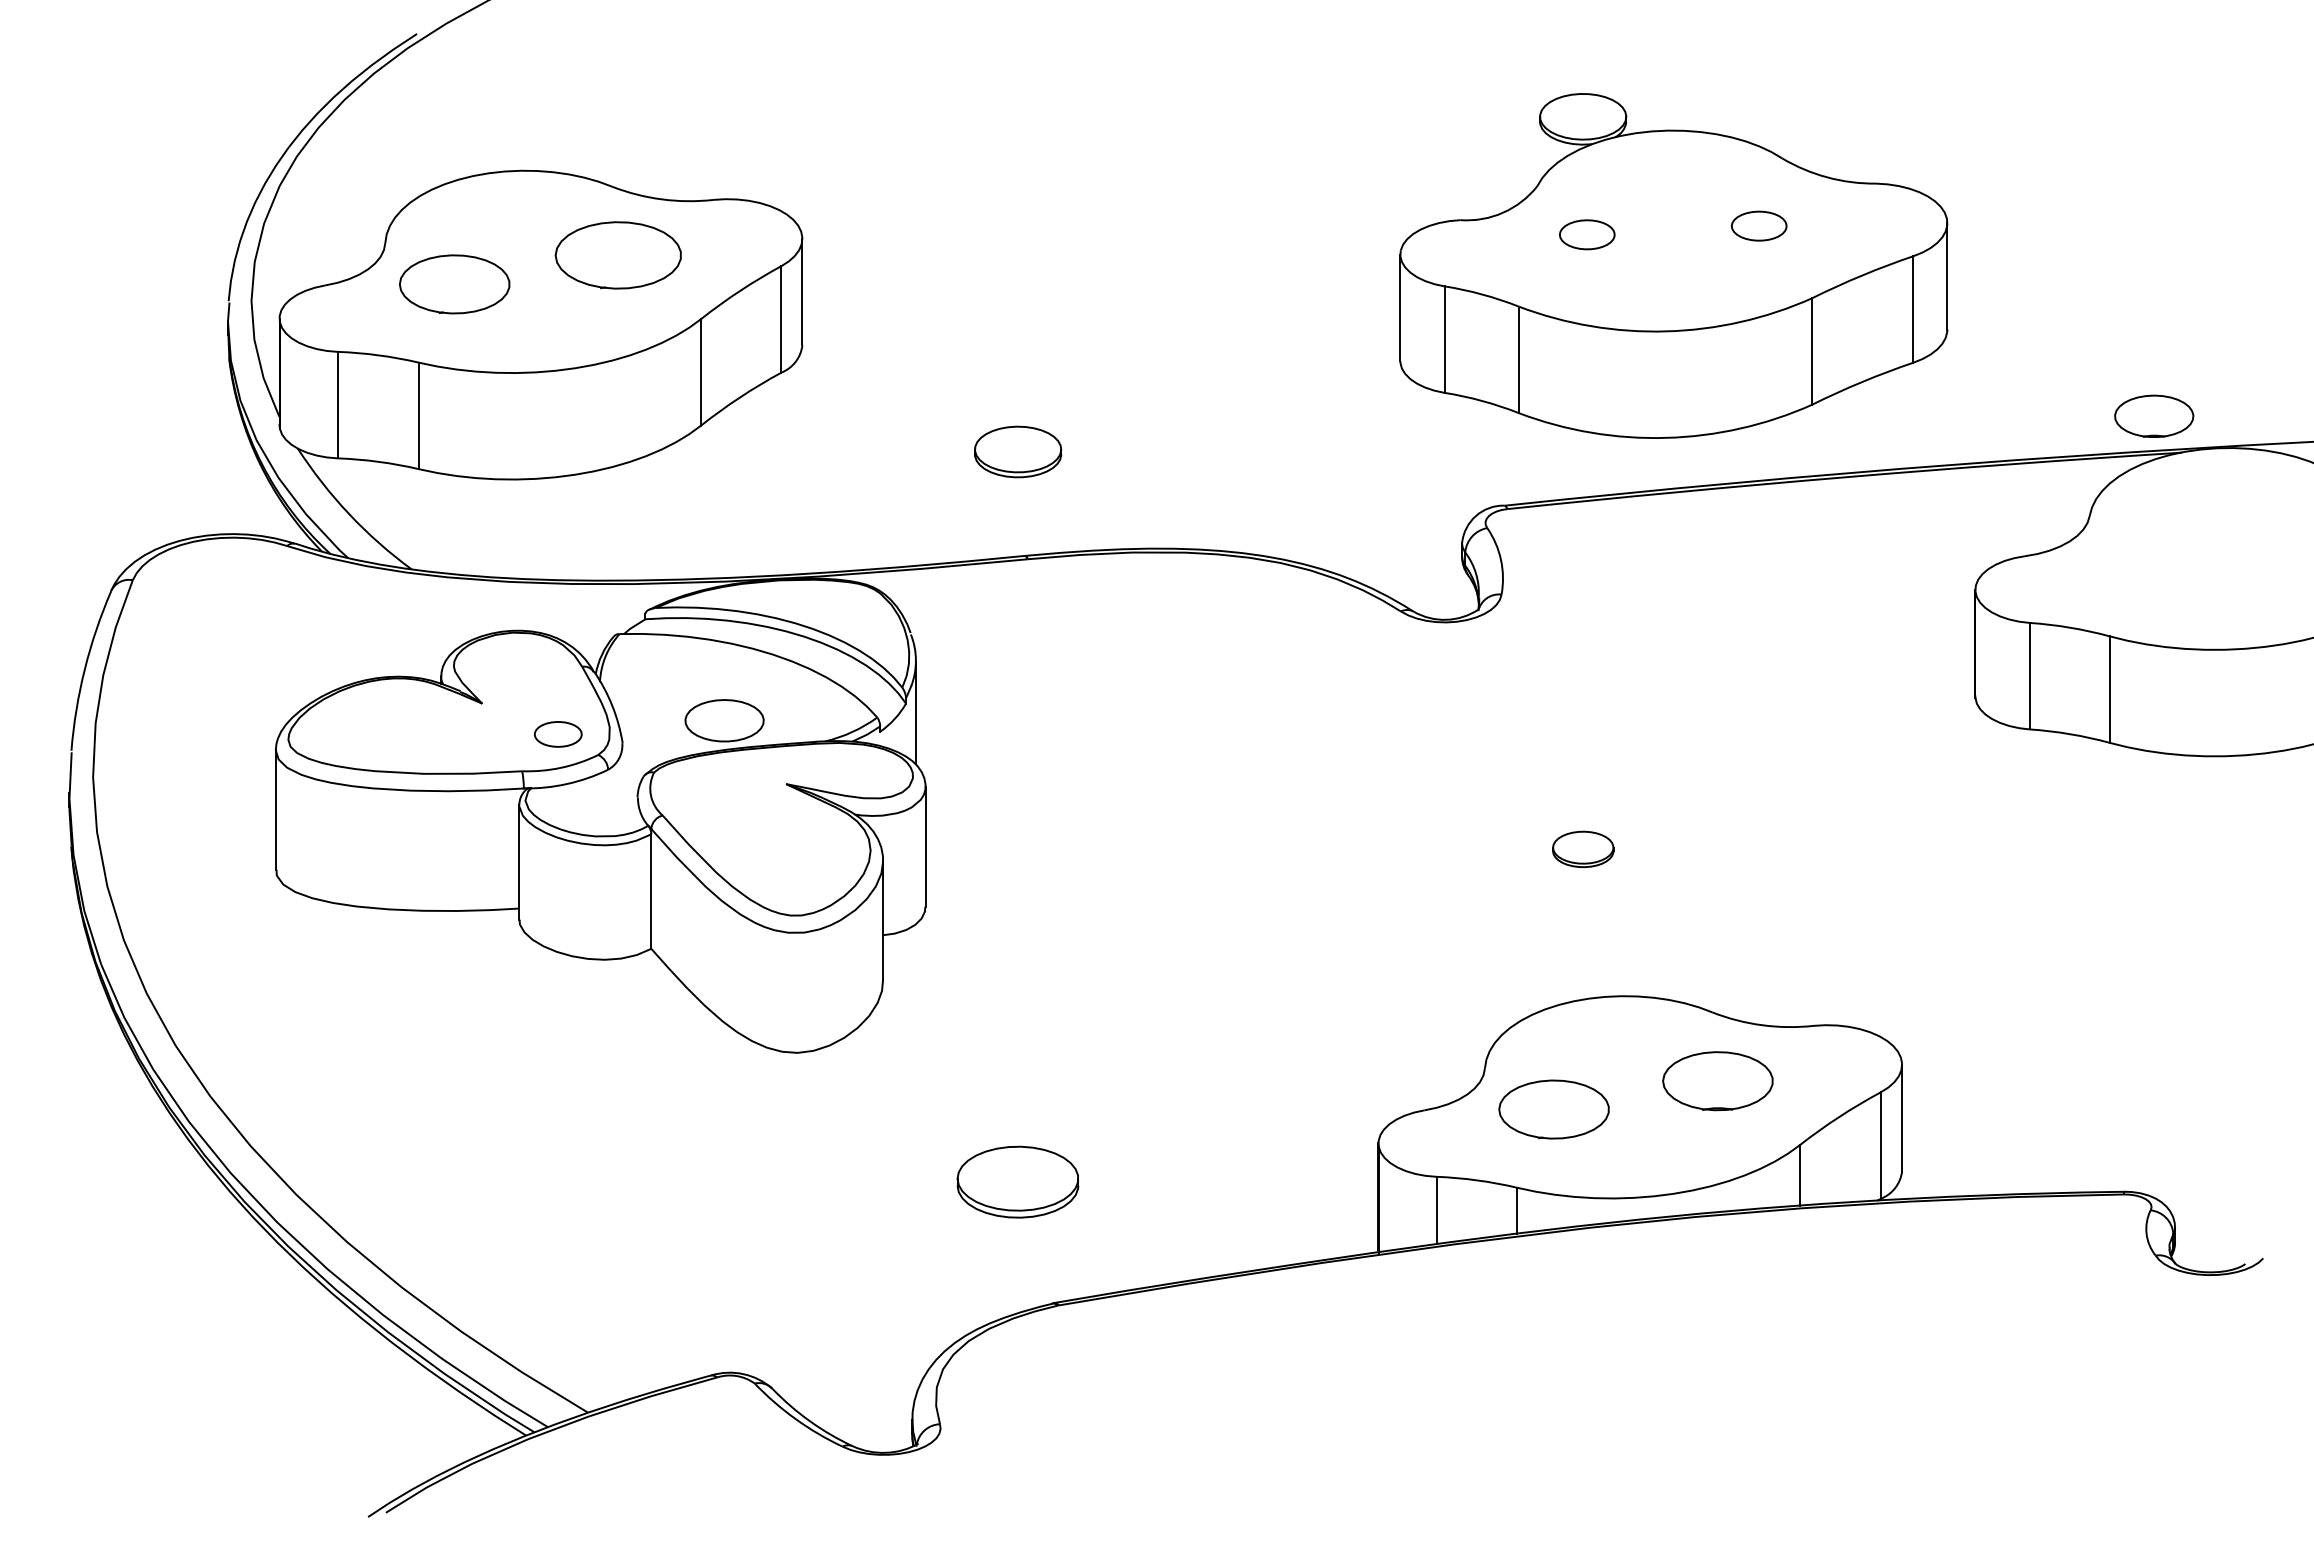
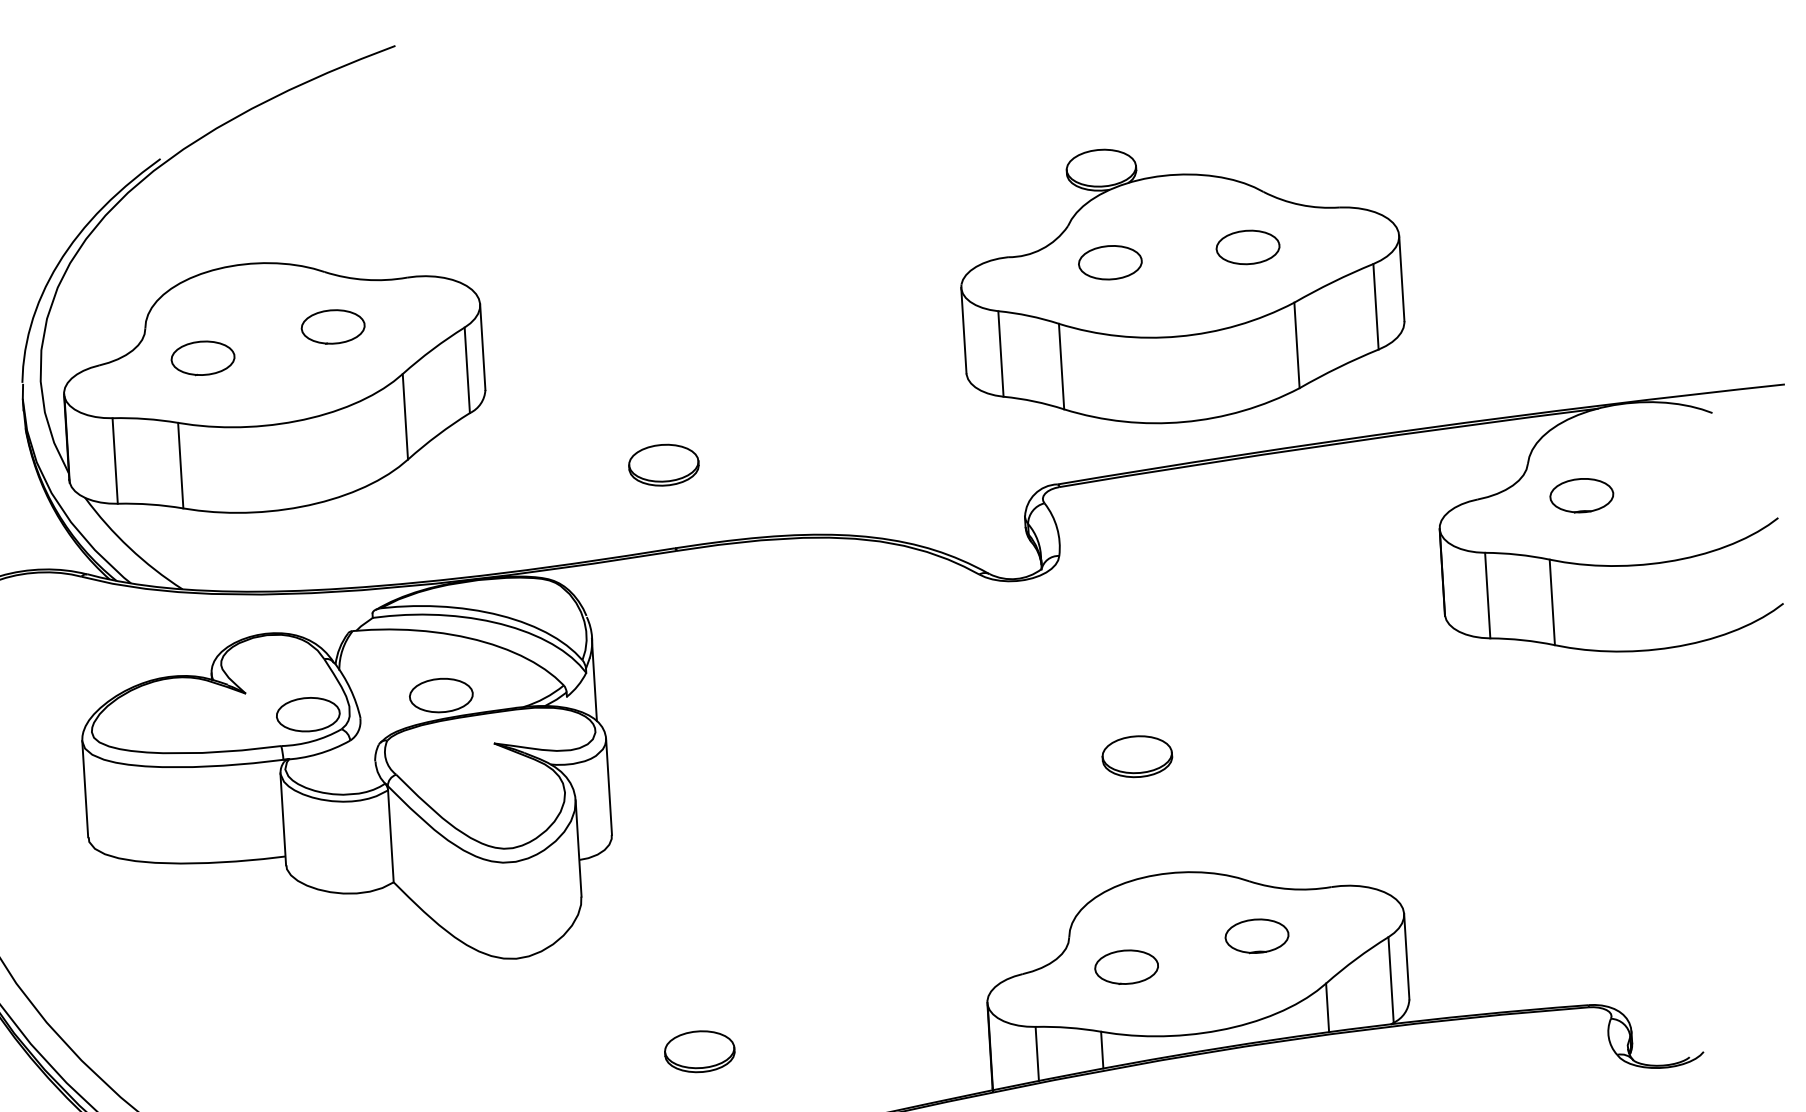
part: (1759, 225) -> (1248, 246), size x1.43
part: (1587, 234) -> (1110, 262), size x1.43
part: (618, 255) -> (333, 327), size x0.62
part: (454, 284) -> (202, 358), size x0.71
part: (2154, 415) -> (1582, 494), moved
part: (558, 734) -> (308, 714), size x1.67
part: (1583, 849) -> (1137, 756), size x1.43
part: (1717, 1080) -> (1256, 935), size x0.71
part: (1553, 1109) -> (1126, 967), size x0.71
part: (1018, 1181) -> (700, 1051), size x0.71

